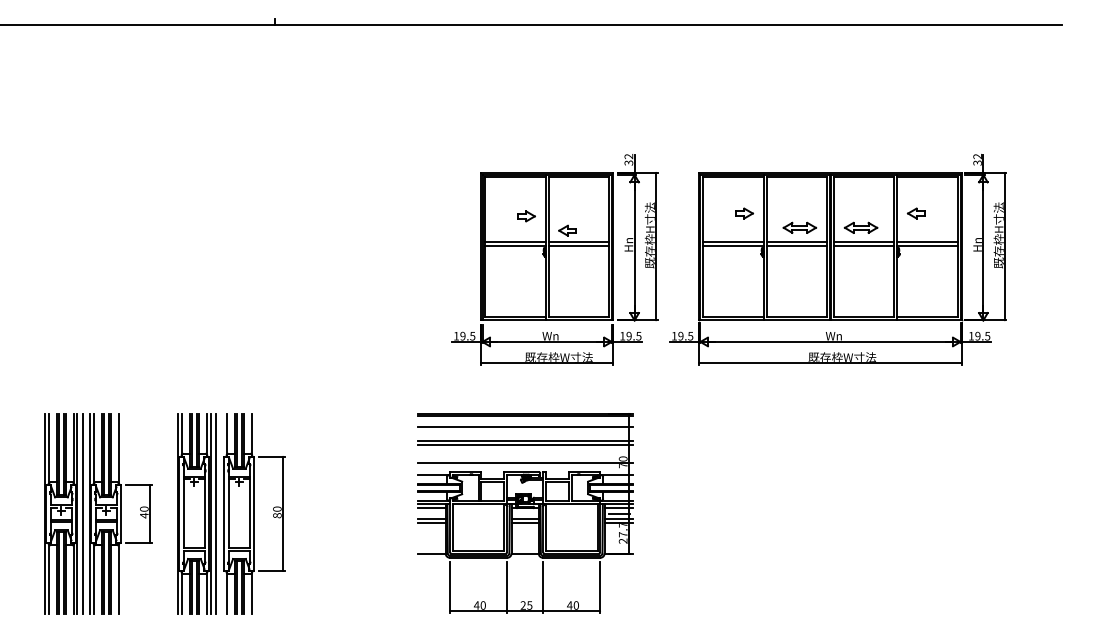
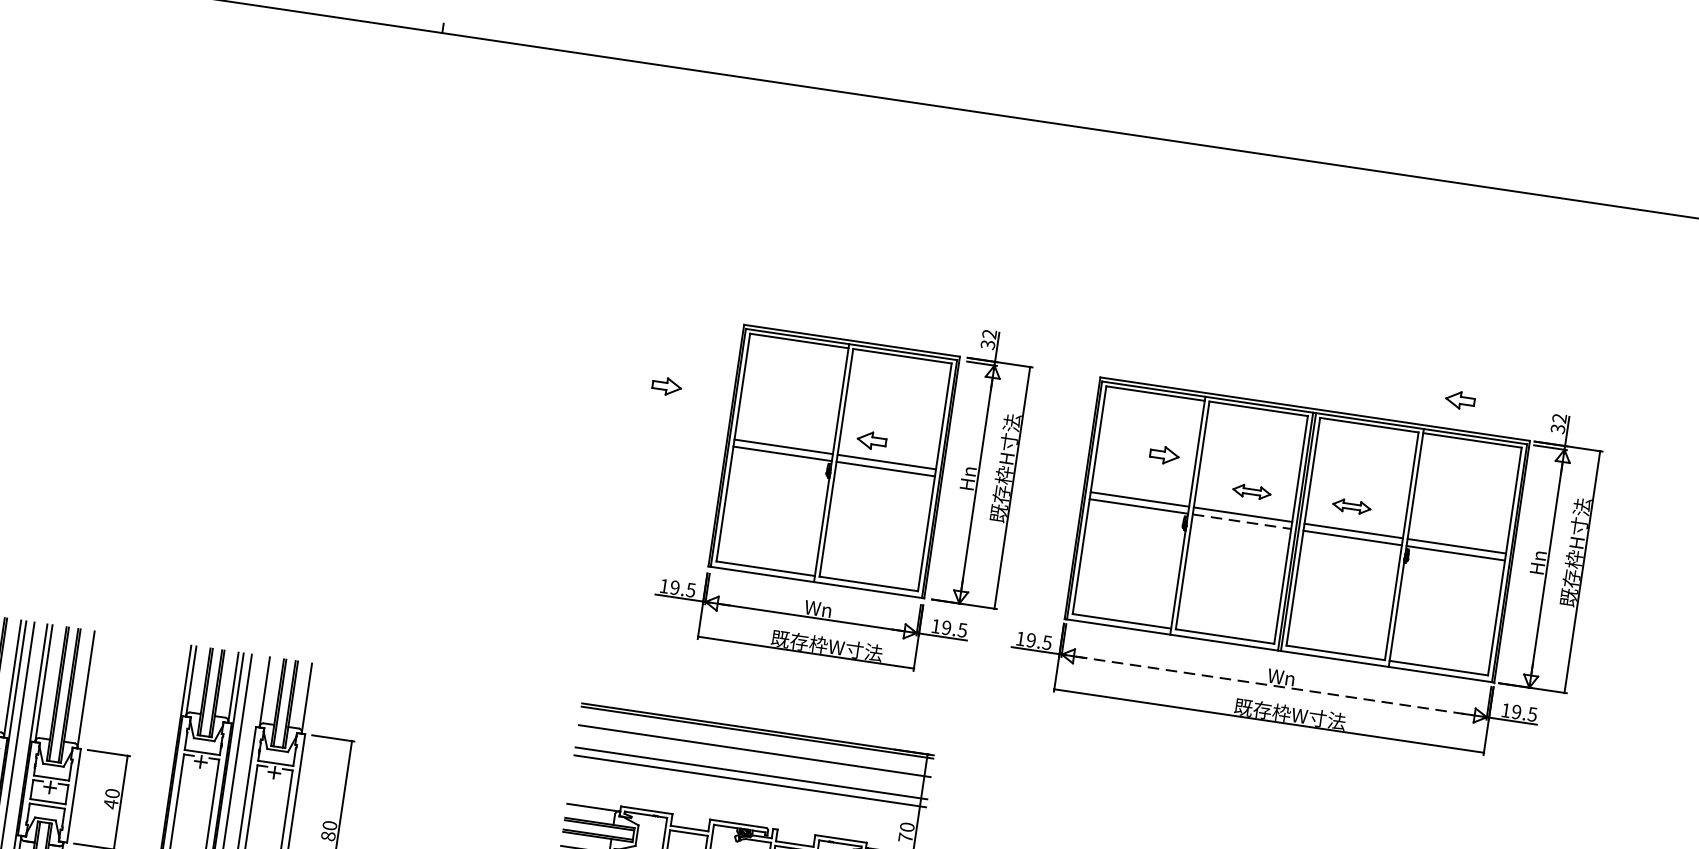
part: (915, 213) -> (1458, 400), moved
part: (526, 216) -> (667, 386), moved
part: (799, 227) -> (1251, 491), size x0.7
part: (860, 227) -> (1350, 506), size x0.7
line: (797, 246) -> (1243, 521), solid -> dashed
line: (830, 341) -> (1274, 685), solid -> dashed
line: (524, 463) -> (744, 810), removed

